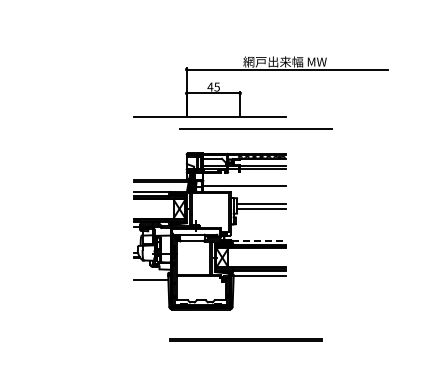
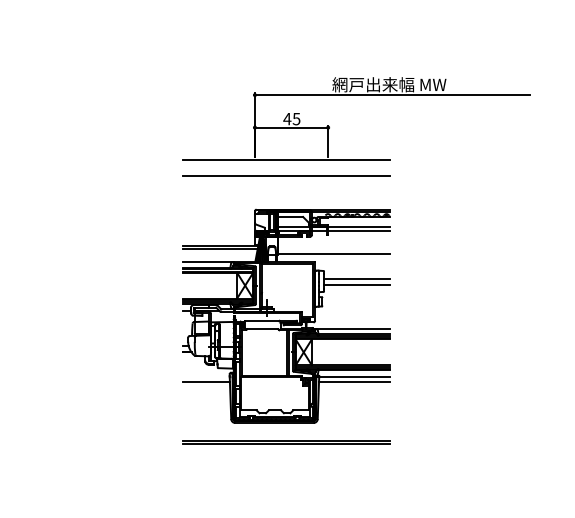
line: (255, 128) -> (286, 175), moved
line: (258, 240) -> (353, 328), dashed -> solid
line: (259, 279) -> (354, 381), added
line: (245, 339) -> (286, 442), moved

